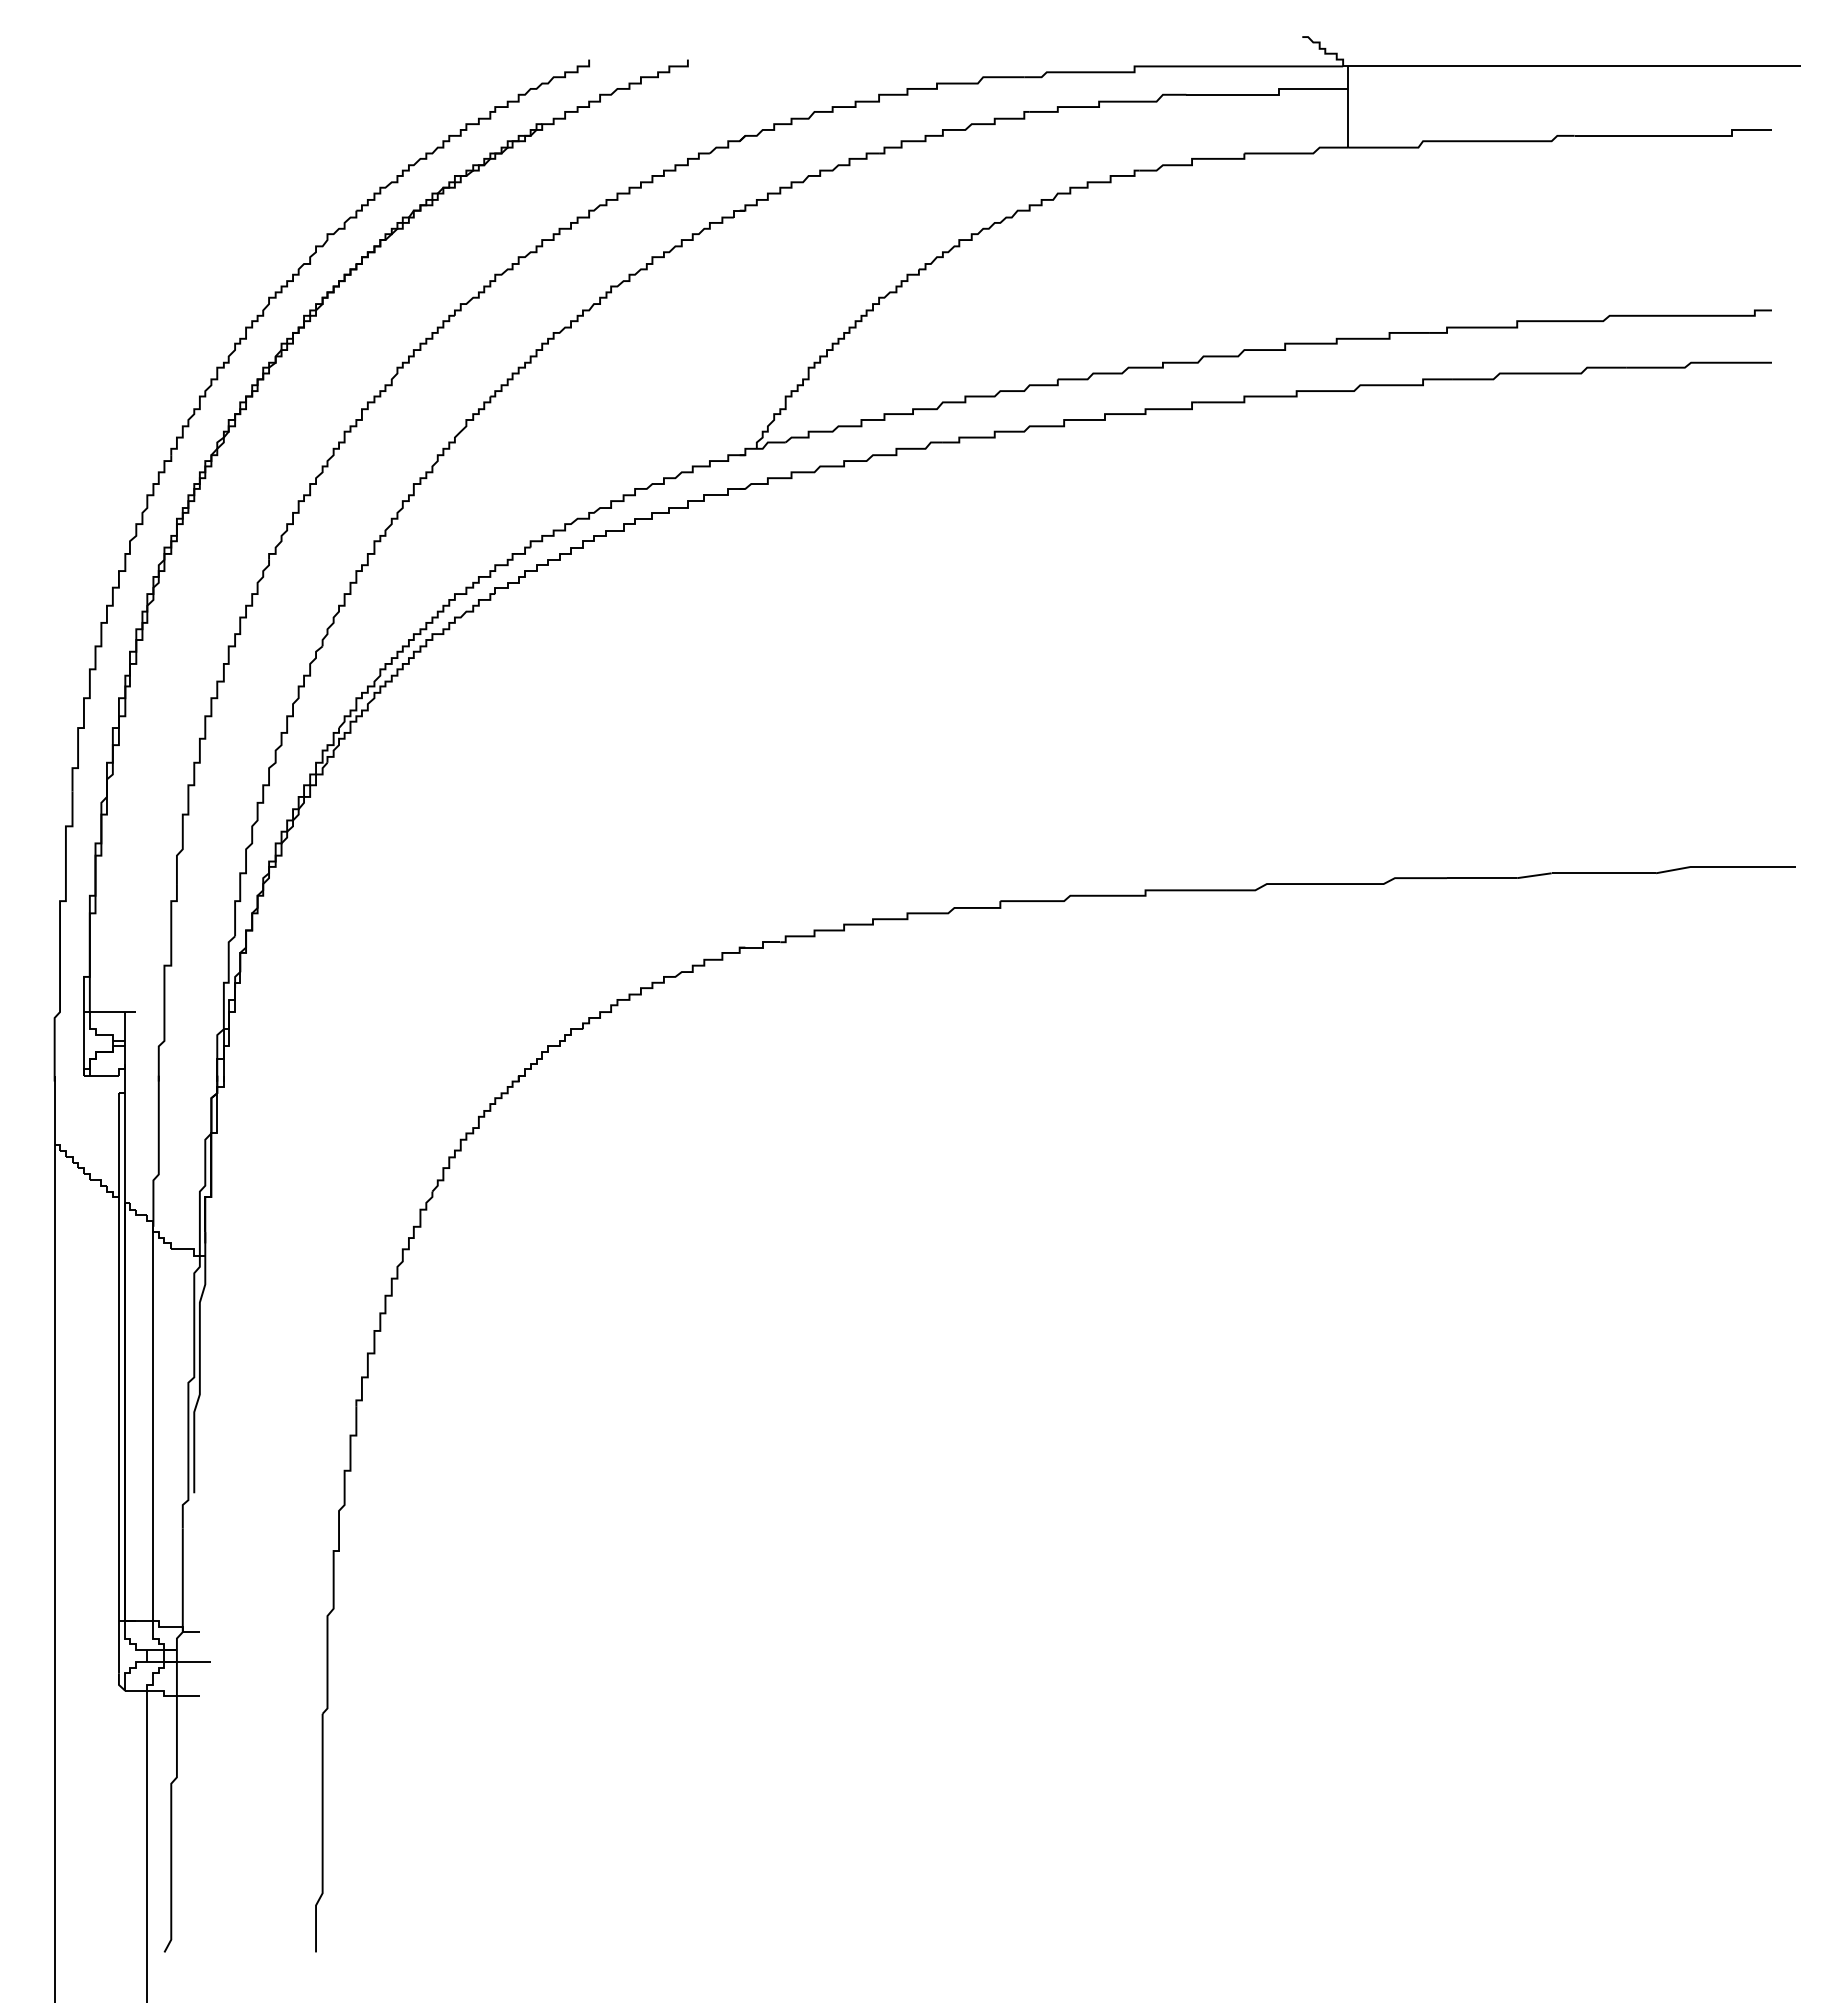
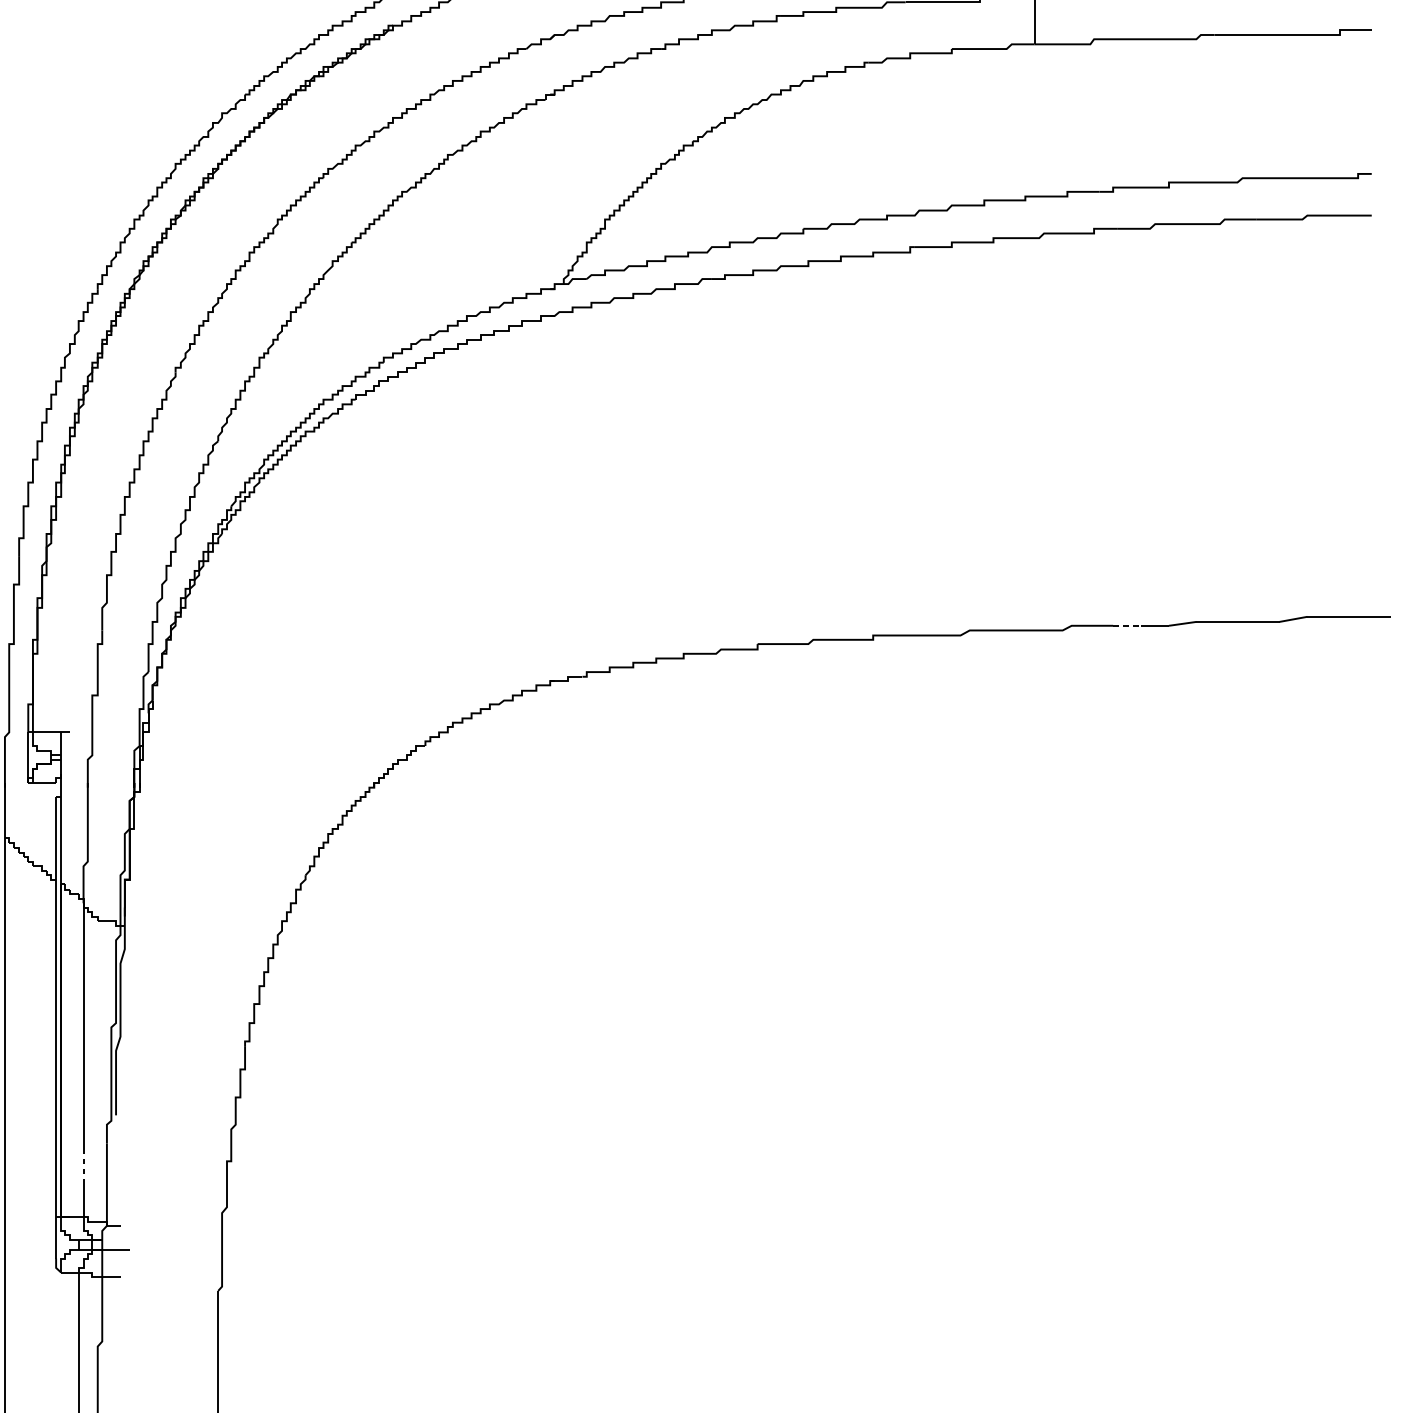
line: (1464, 878) -> (1127, 626), solid -> dashed
line: (153, 1559) -> (83, 1168), solid -> dashed

